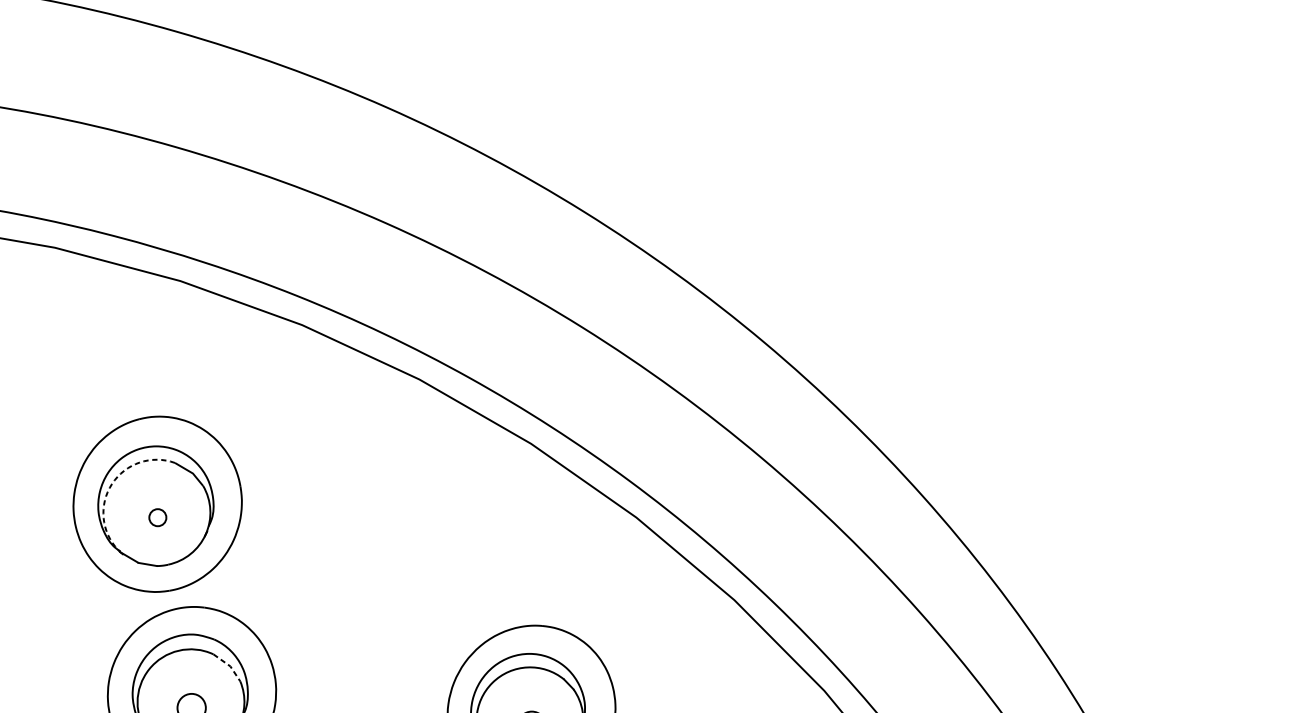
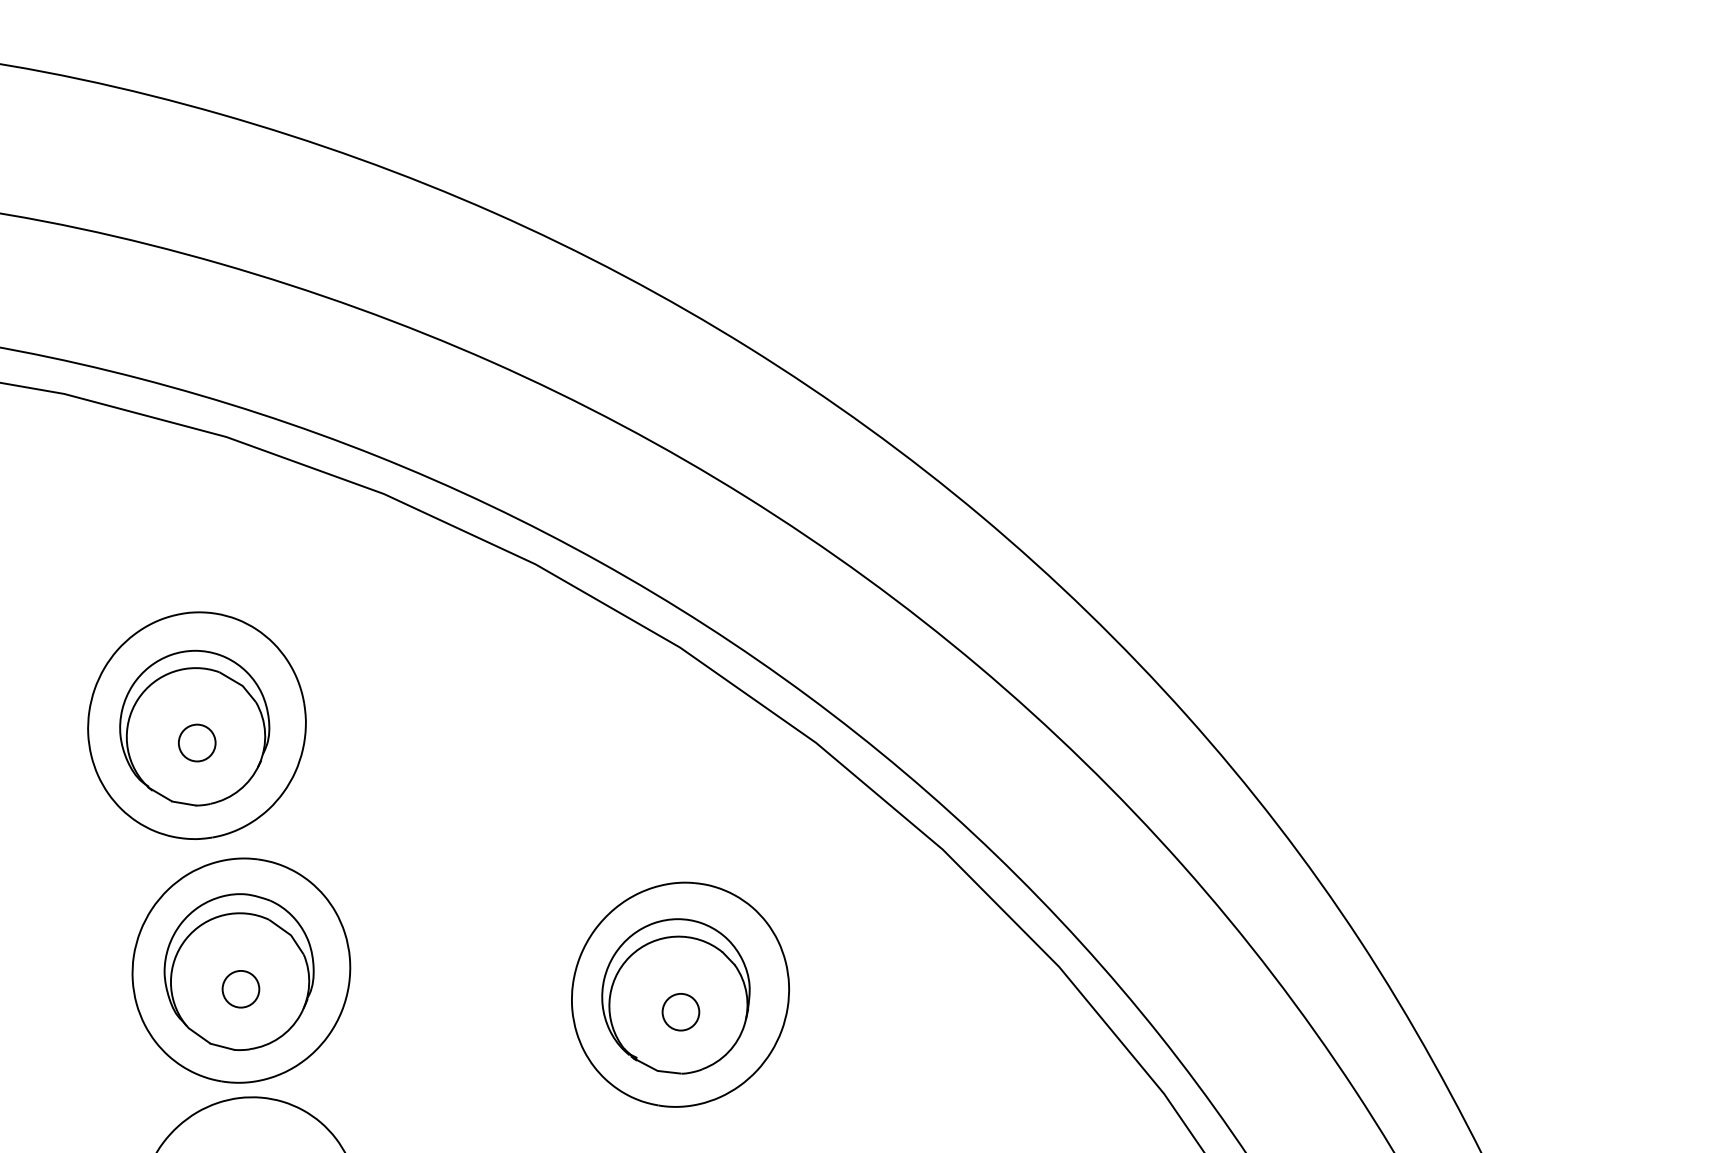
arc: (111, 484) -> (137, 699), dashed -> solid
circle: (157, 517) -> (196, 742), size x1.67
line: (229, 665) -> (290, 934), dashed -> solid

